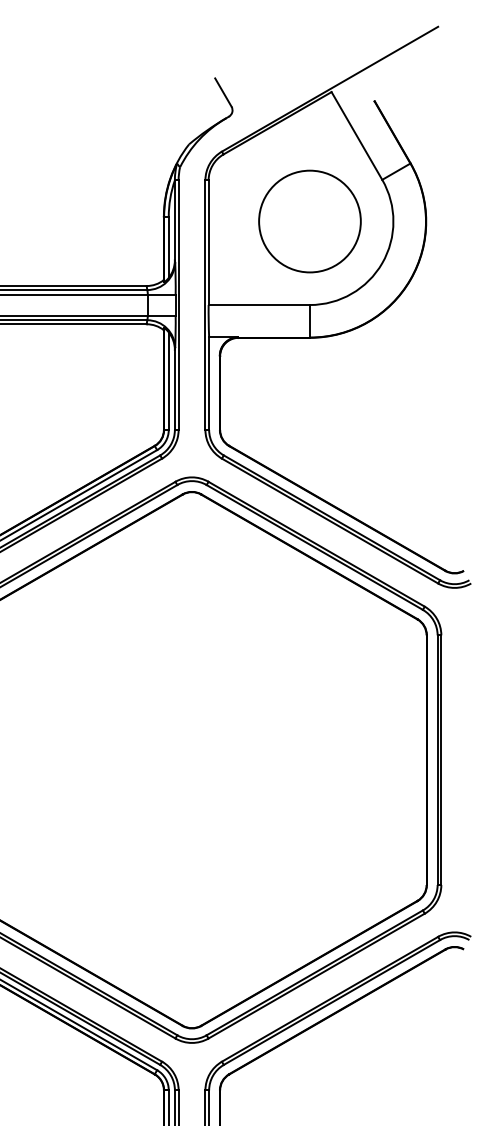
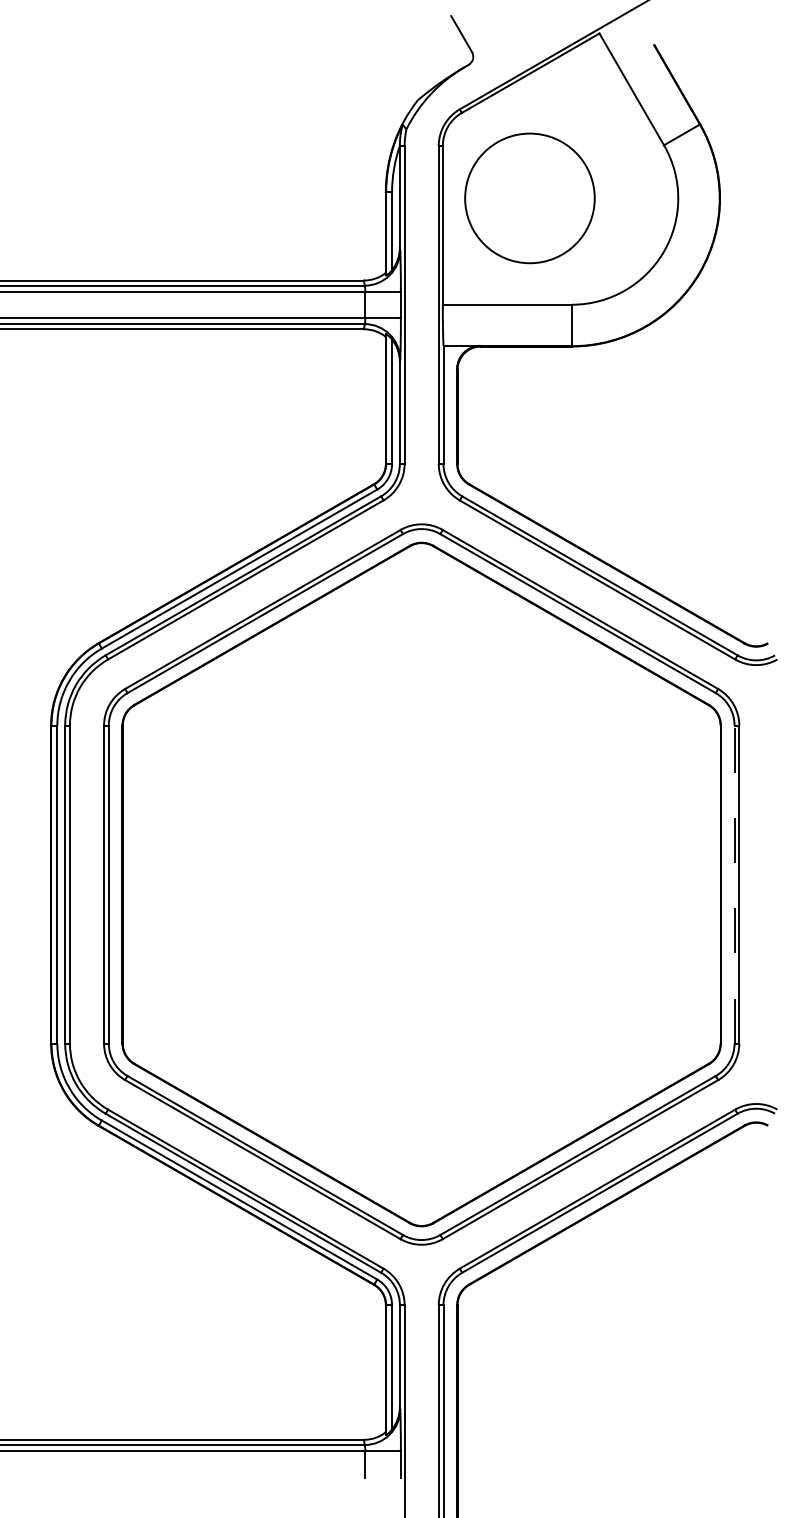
circle: (309, 221) -> (529, 198), moved
line: (437, 760) -> (734, 884), solid -> dashed

